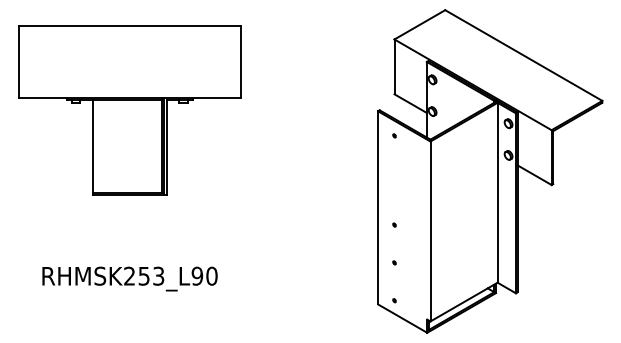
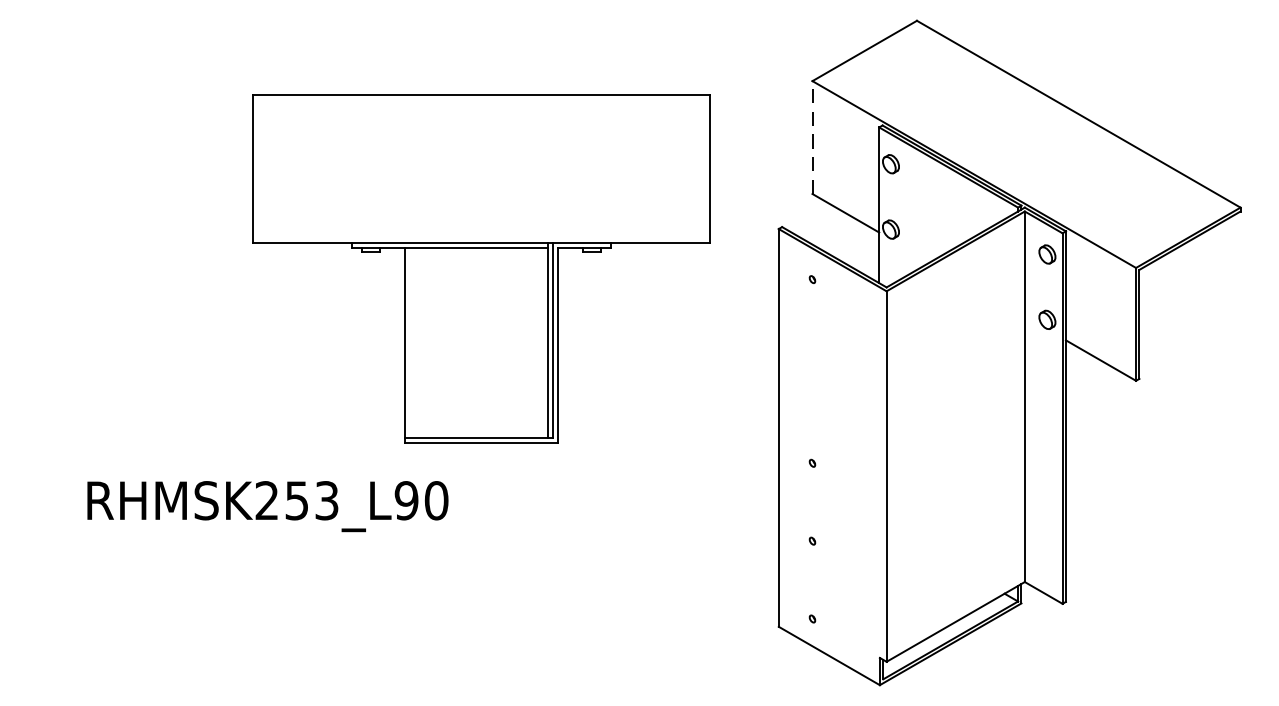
line: (394, 66) -> (812, 136), solid -> dashed
part: (129, 110) -> (480, 268), moved
text: (129, 278) -> (266, 505), moved

